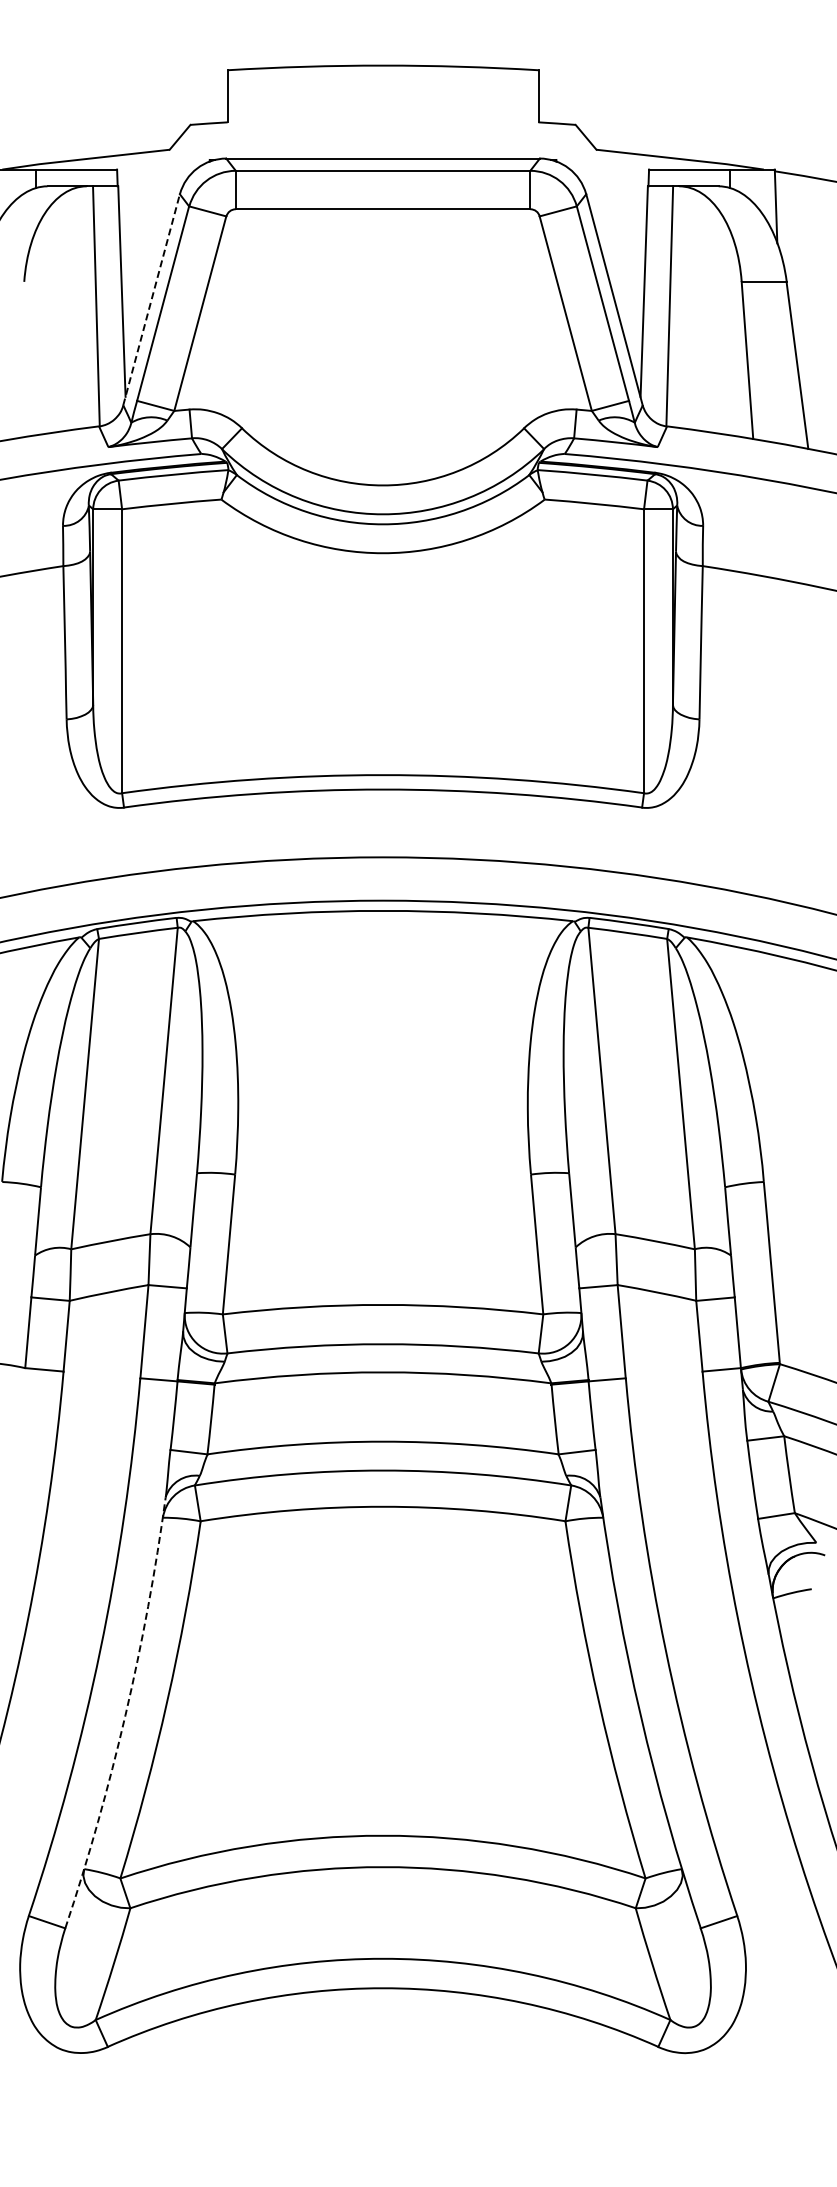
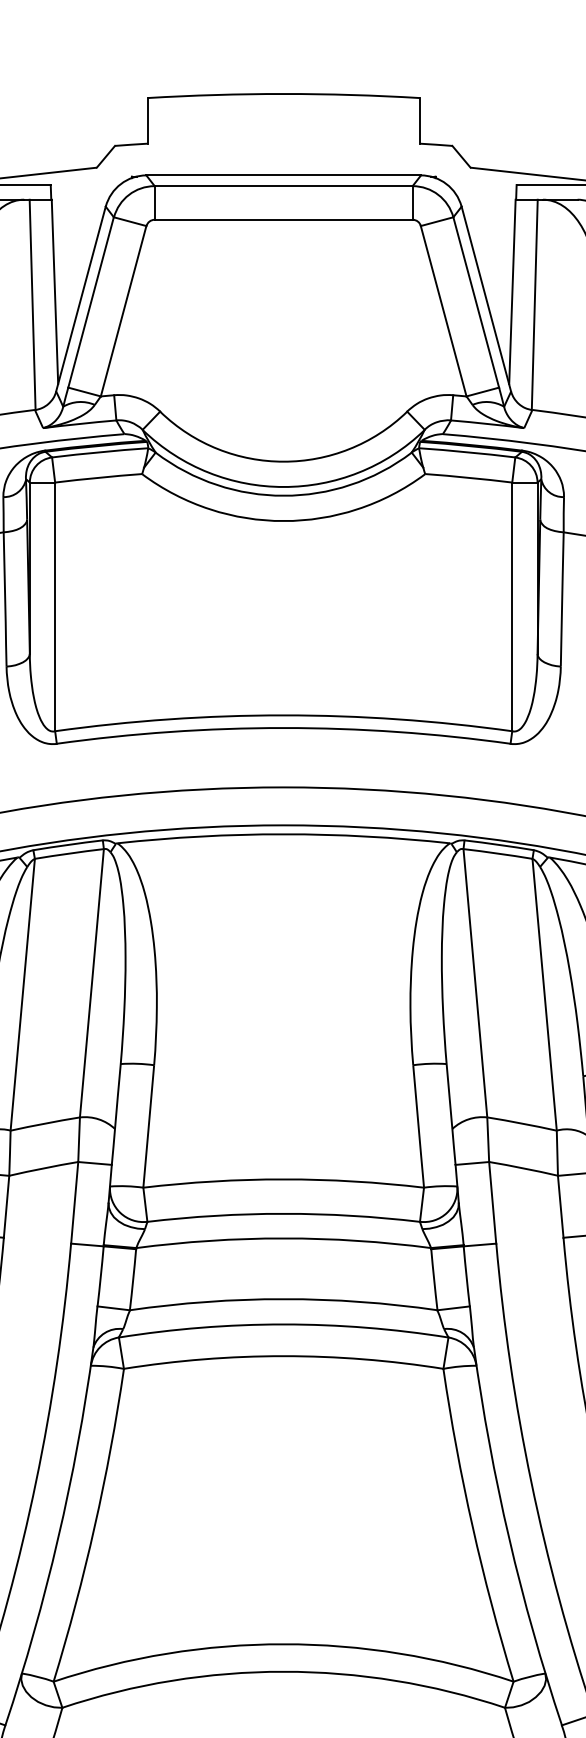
line: (151, 299) -> (80, 298), dashed -> solid
arc: (125, 1715) -> (58, 1538), dashed -> solid

